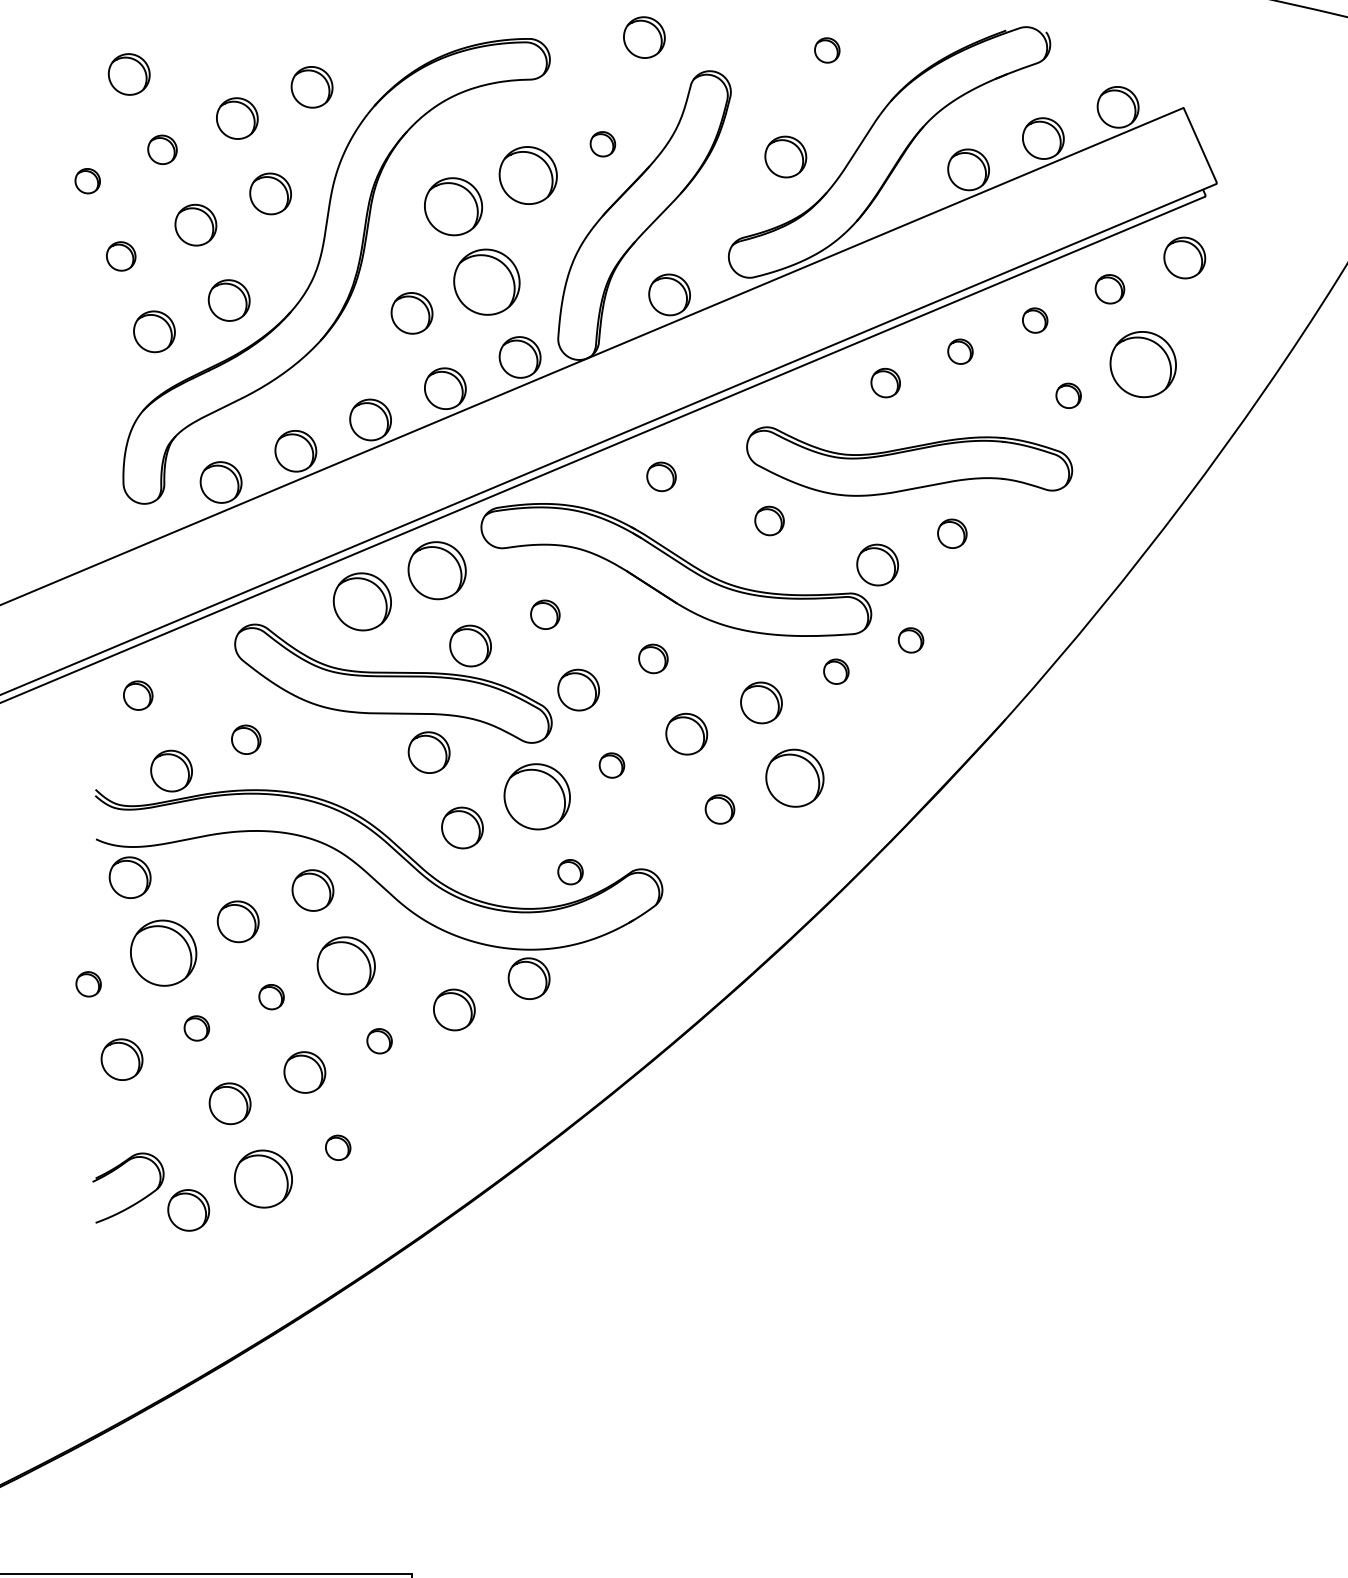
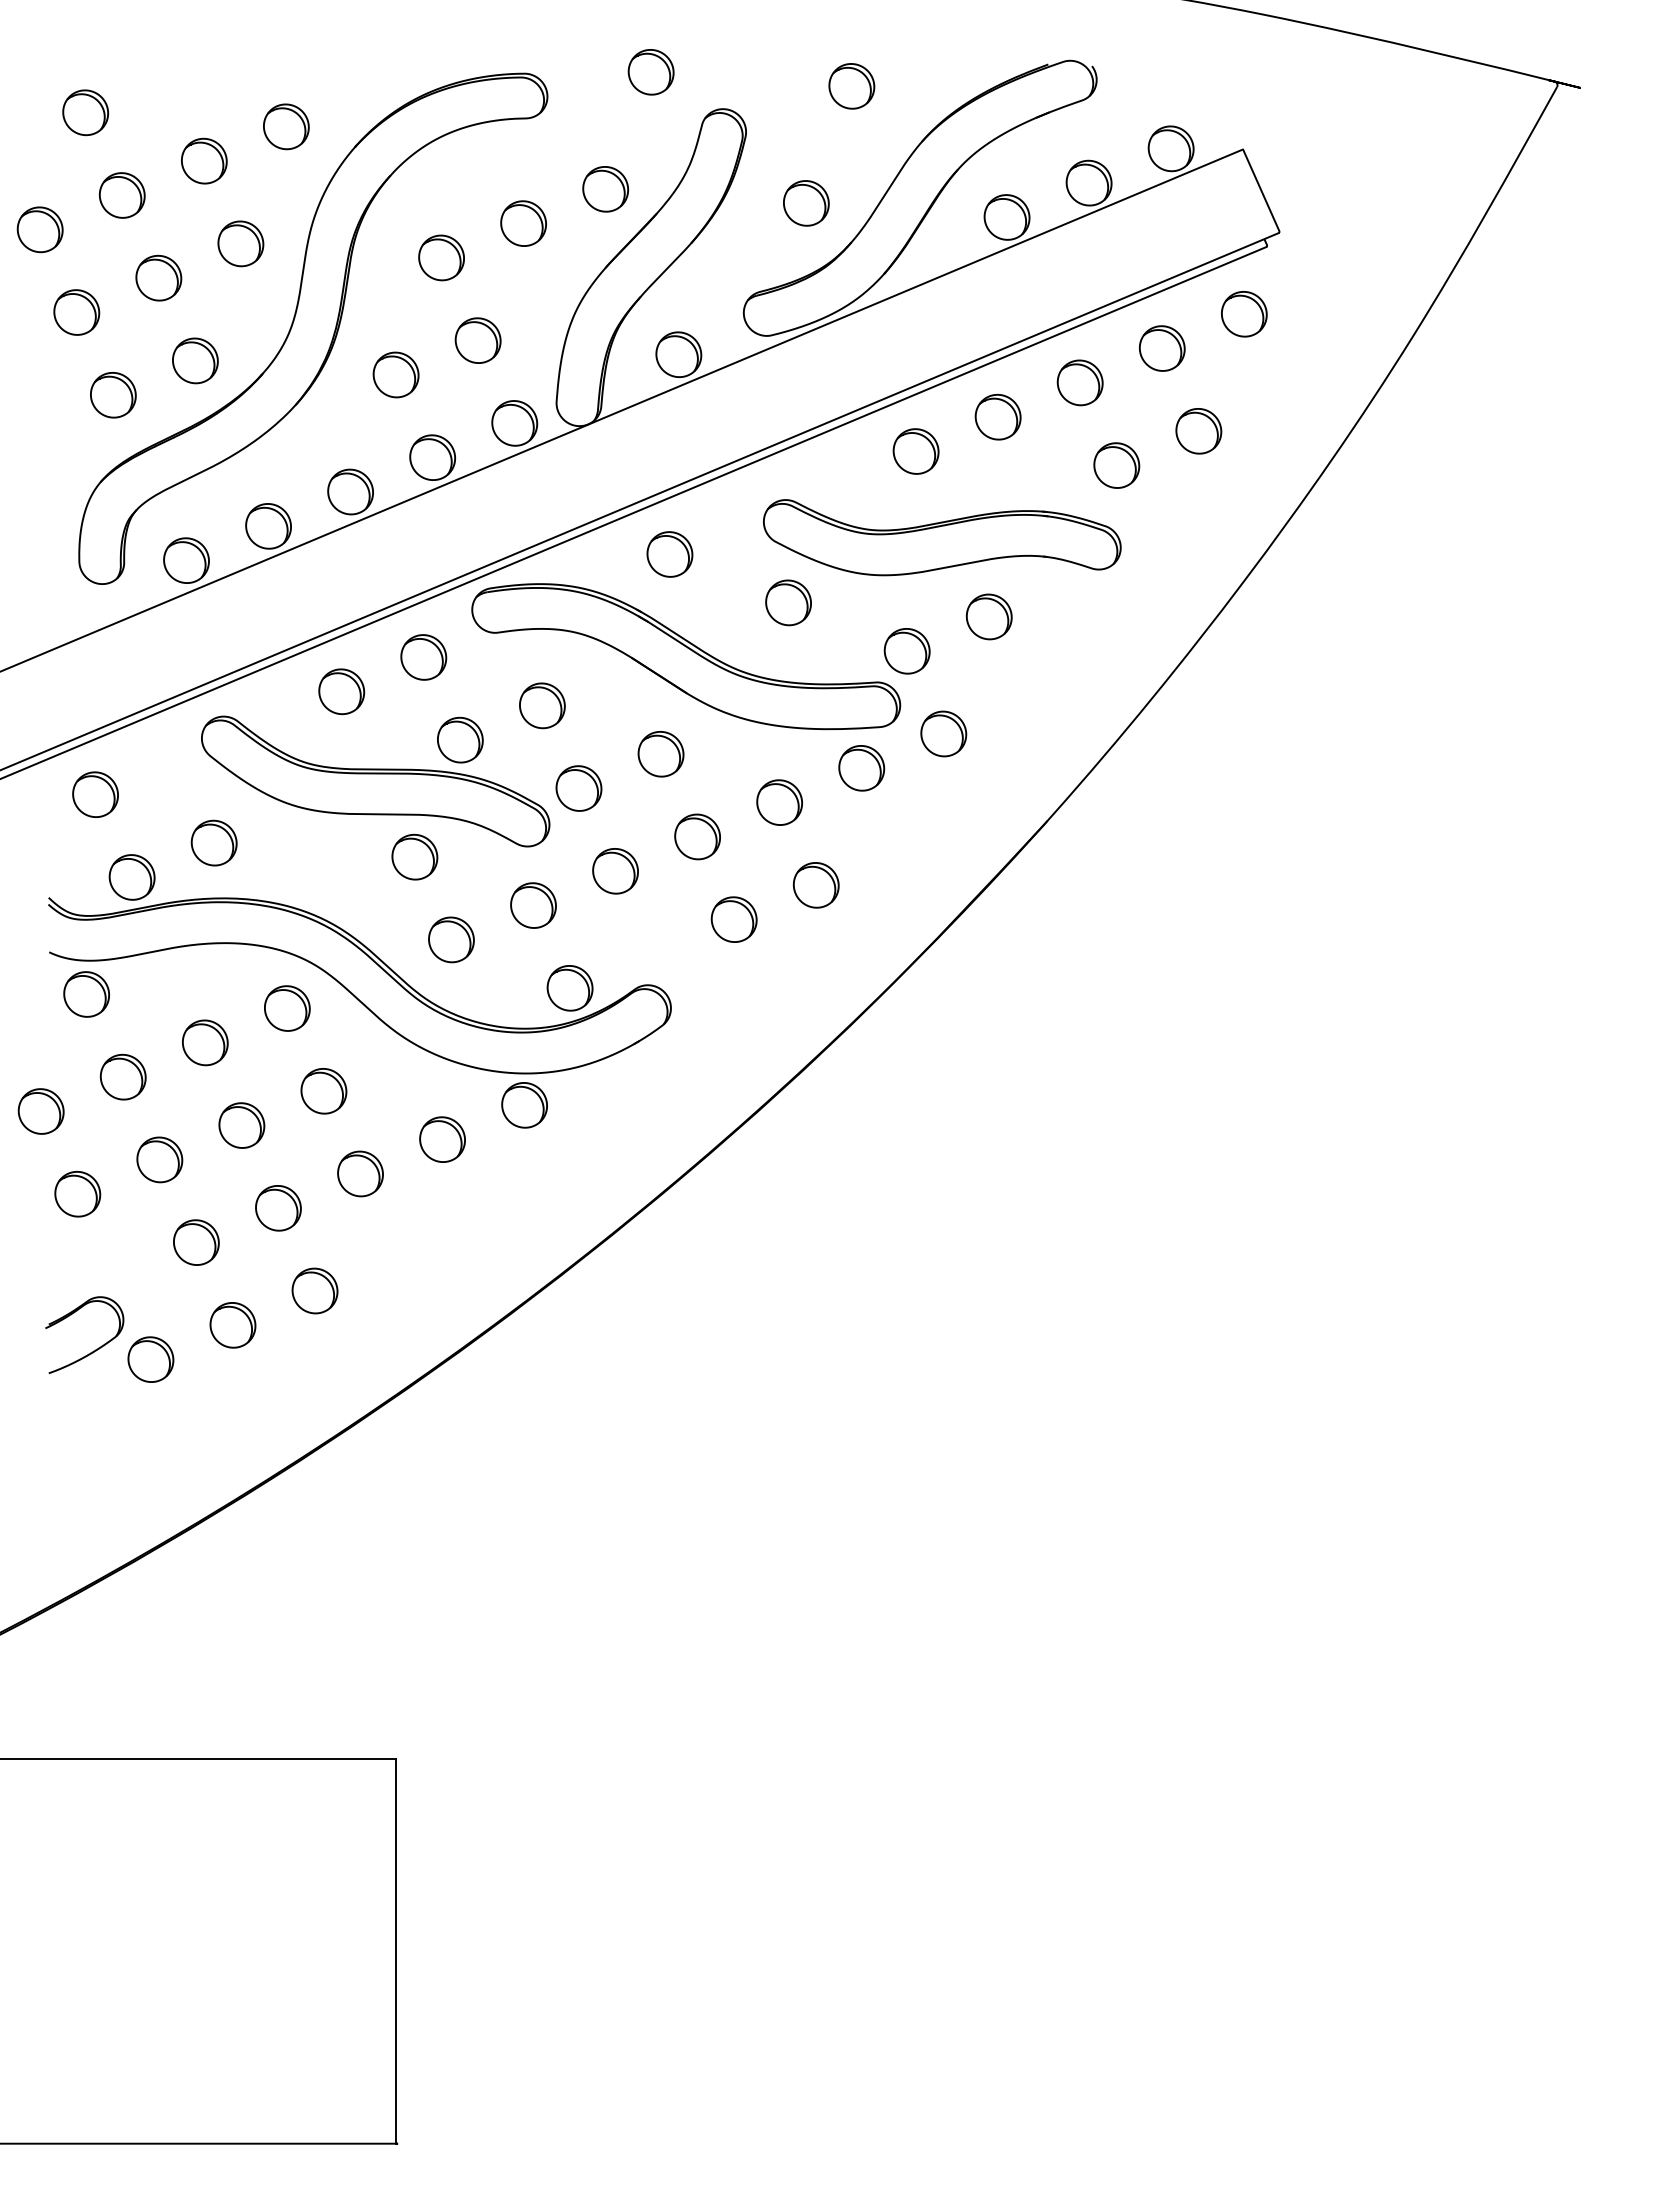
part: (826, 50) -> (851, 86), size x1.67
part: (602, 144) -> (605, 189), size x1.67
part: (161, 149) -> (121, 195), size x1.43
part: (528, 175) -> (523, 223), size x0.71
part: (87, 180) -> (39, 229), size x1.67
part: (453, 206) -> (441, 257), size x0.71
part: (120, 256) -> (76, 312), size x1.43
part: (486, 281) -> (477, 340), size x0.62
part: (1109, 289) -> (1161, 348), size x1.43
part: (1034, 320) -> (1079, 382), size x1.67
part: (959, 351) -> (997, 416), size x1.67
part: (1143, 364) -> (1198, 431), size x0.62
part: (885, 383) -> (915, 451), size x1.43
part: (1068, 395) -> (1116, 465), size x1.67
part: (661, 476) -> (669, 554), size x1.43
part: (769, 520) -> (788, 602), size x1.43
part: (951, 533) -> (988, 616), size x1.43
part: (437, 570) -> (423, 657), size x0.71
part: (362, 601) -> (341, 691), size x0.71
part: (545, 614) -> (542, 705), size x1.43
part: (910, 639) -> (943, 733), size x1.67
part: (652, 659) -> (660, 754), size x1.43
part: (836, 671) -> (861, 768), size x1.67
part: (138, 695) -> (95, 794), size x1.43
part: (245, 739) -> (213, 842), size x1.43
part: (611, 765) -> (615, 871), size x1.67
part: (794, 778) -> (815, 885), size x0.71
part: (537, 796) -> (533, 905), size x0.62
part: (719, 809) -> (733, 919), size x1.43
part: (570, 872) -> (569, 988), size x1.67
part: (162, 952) -> (122, 1076), size x0.62
part: (345, 966) -> (323, 1091), size x0.71
part: (88, 984) -> (40, 1111), size x1.67
part: (271, 997) -> (241, 1125), size x1.67
part: (196, 1028) -> (159, 1159), size x1.67
part: (379, 1040) -> (360, 1173), size x1.67
part: (337, 1147) -> (314, 1290), size x1.67
part: (263, 1179) -> (232, 1325), size x0.71

